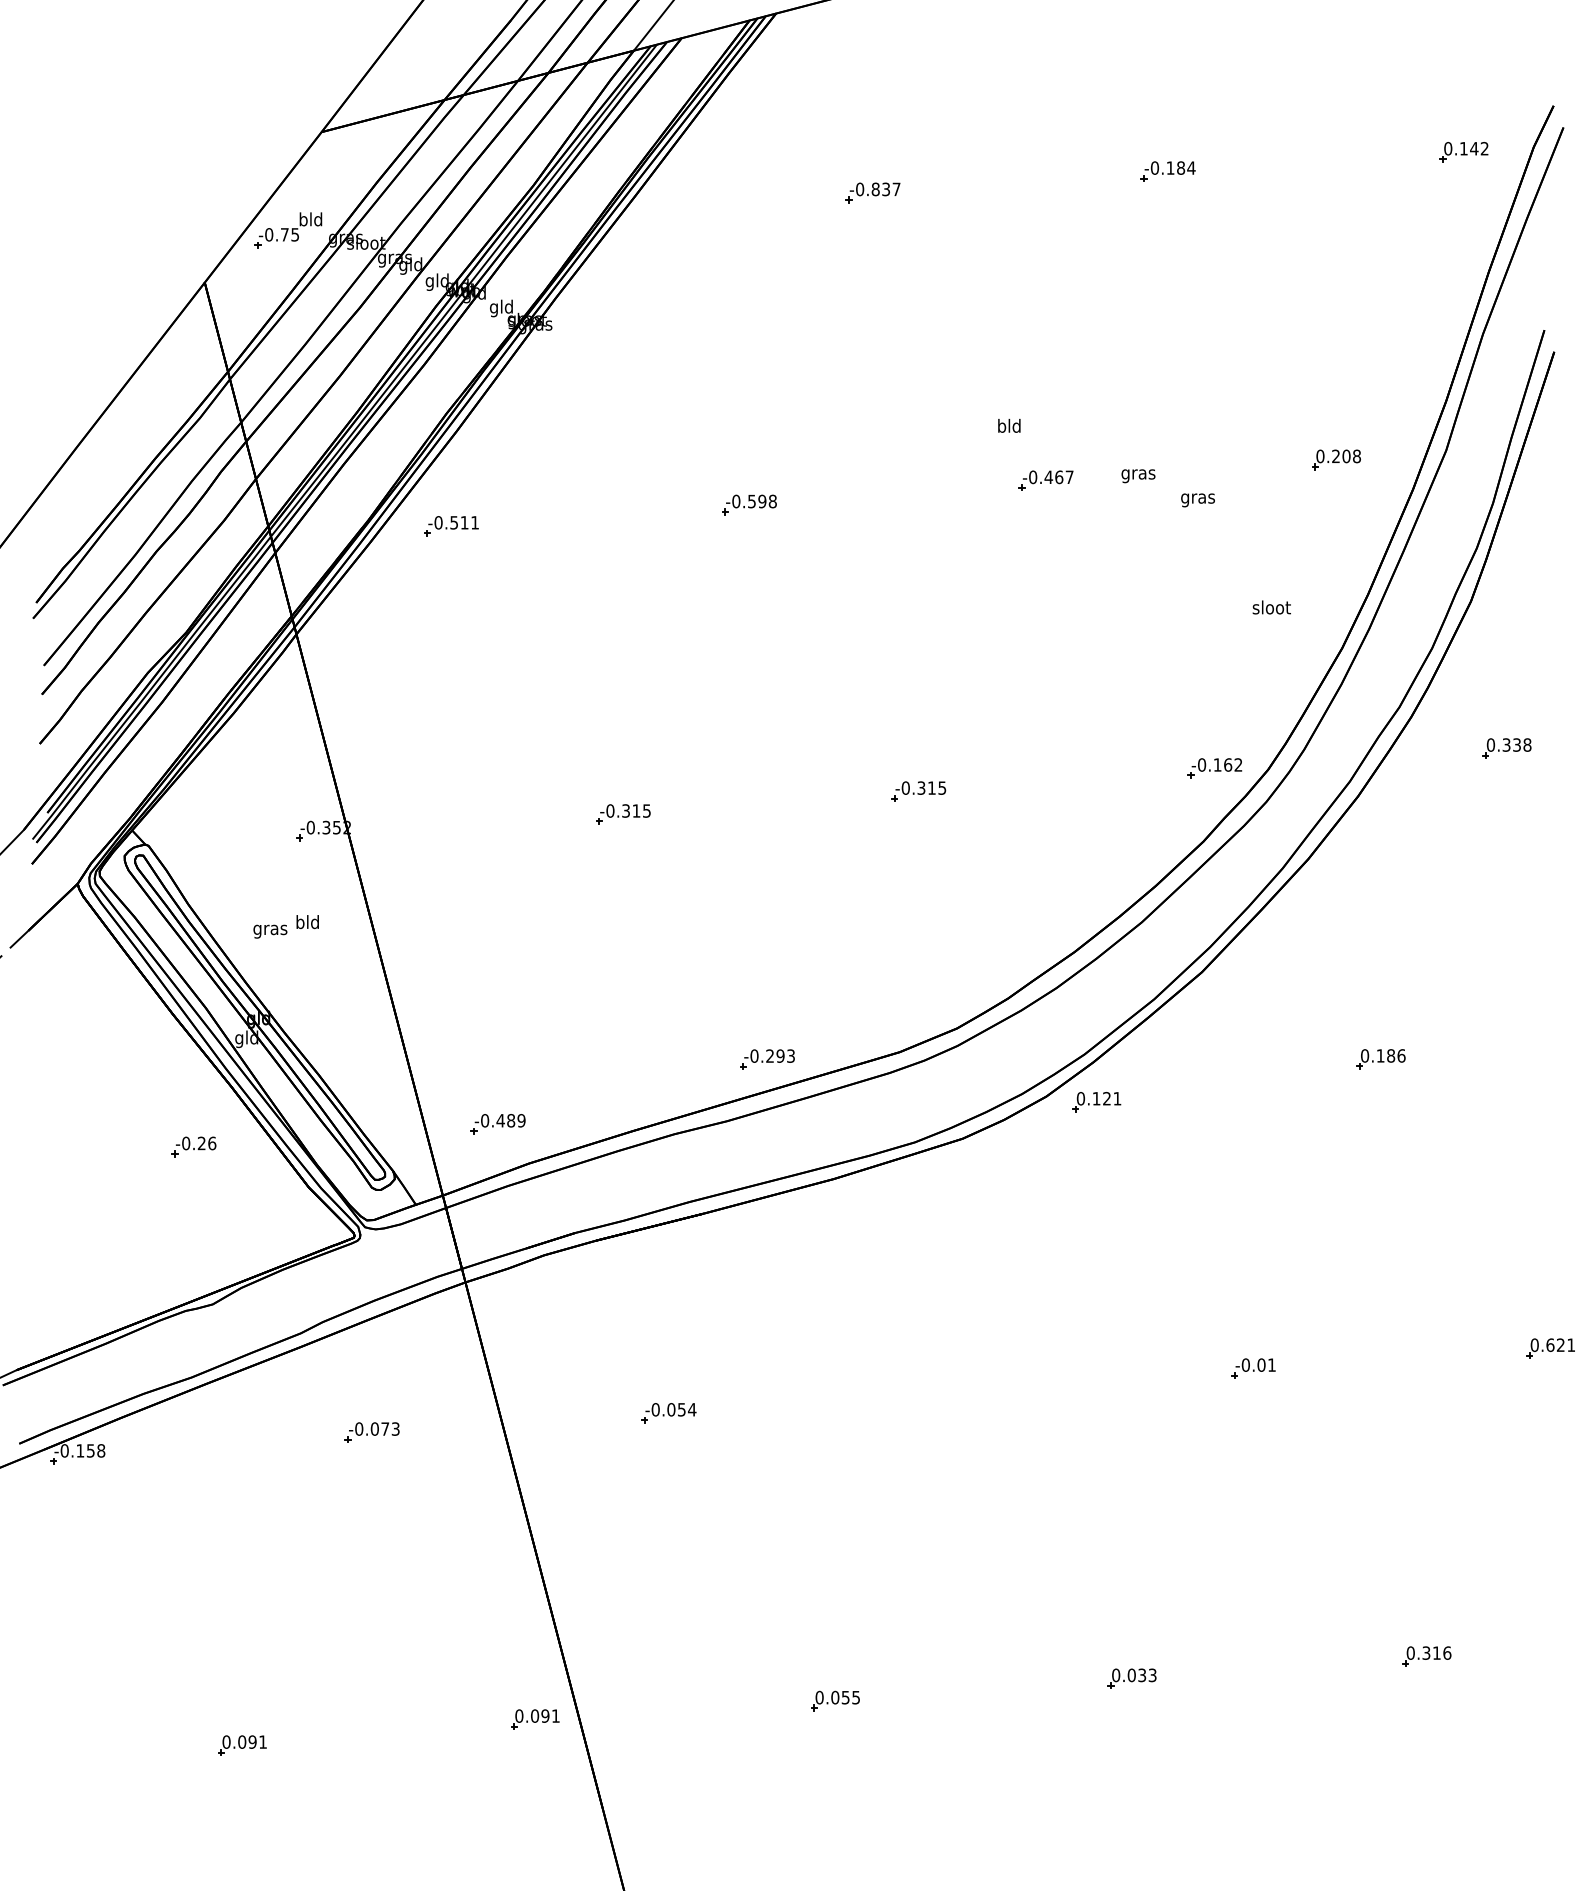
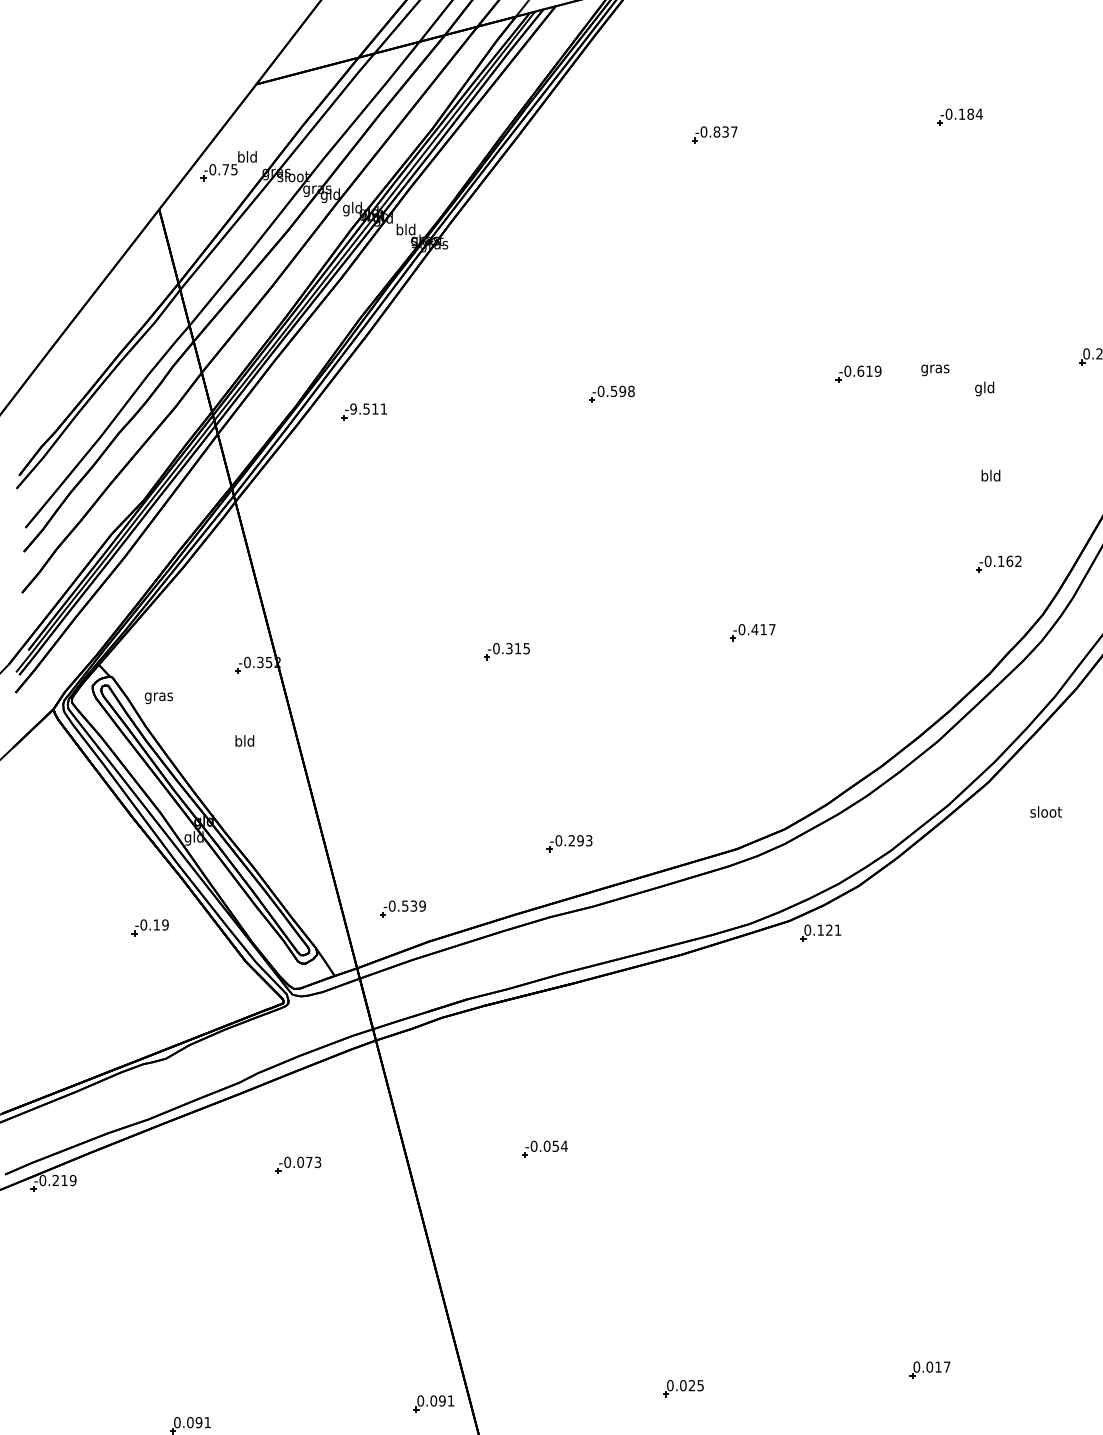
text: (494, 308) -> (400, 230), gld -> bld
text: (1009, 425) -> (991, 475), moved
text: (1058, 477) -> (868, 371), -0.467 -> -0.619
text: (1197, 498) -> (984, 388), gras -> gld
text: (438, 522) -> (353, 408), -0.511 -> -9.511
text: (1271, 607) -> (1045, 811), moved
part: (1214, 768) -> (998, 564), moved
text: (931, 787) -> (763, 629), -0.315 -> -0.417
text: (270, 931) -> (159, 698), moved
part: (767, 1059) -> (569, 843), moved
part: (1096, 1102) -> (820, 933), moved
text: (505, 1120) -> (409, 905), -0.489 -> -0.539
text: (206, 1143) -> (160, 925), -0.26 -> -0.19
part: (1253, 1368) -> (1030, 1112), removed
text: (90, 1450) -> (64, 1180), -0.158 -> -0.219
text: (1147, 1675) -> (942, 1367), 0.033 -> 0.017
text: (845, 1697) -> (691, 1385), 0.055 -> 0.025

